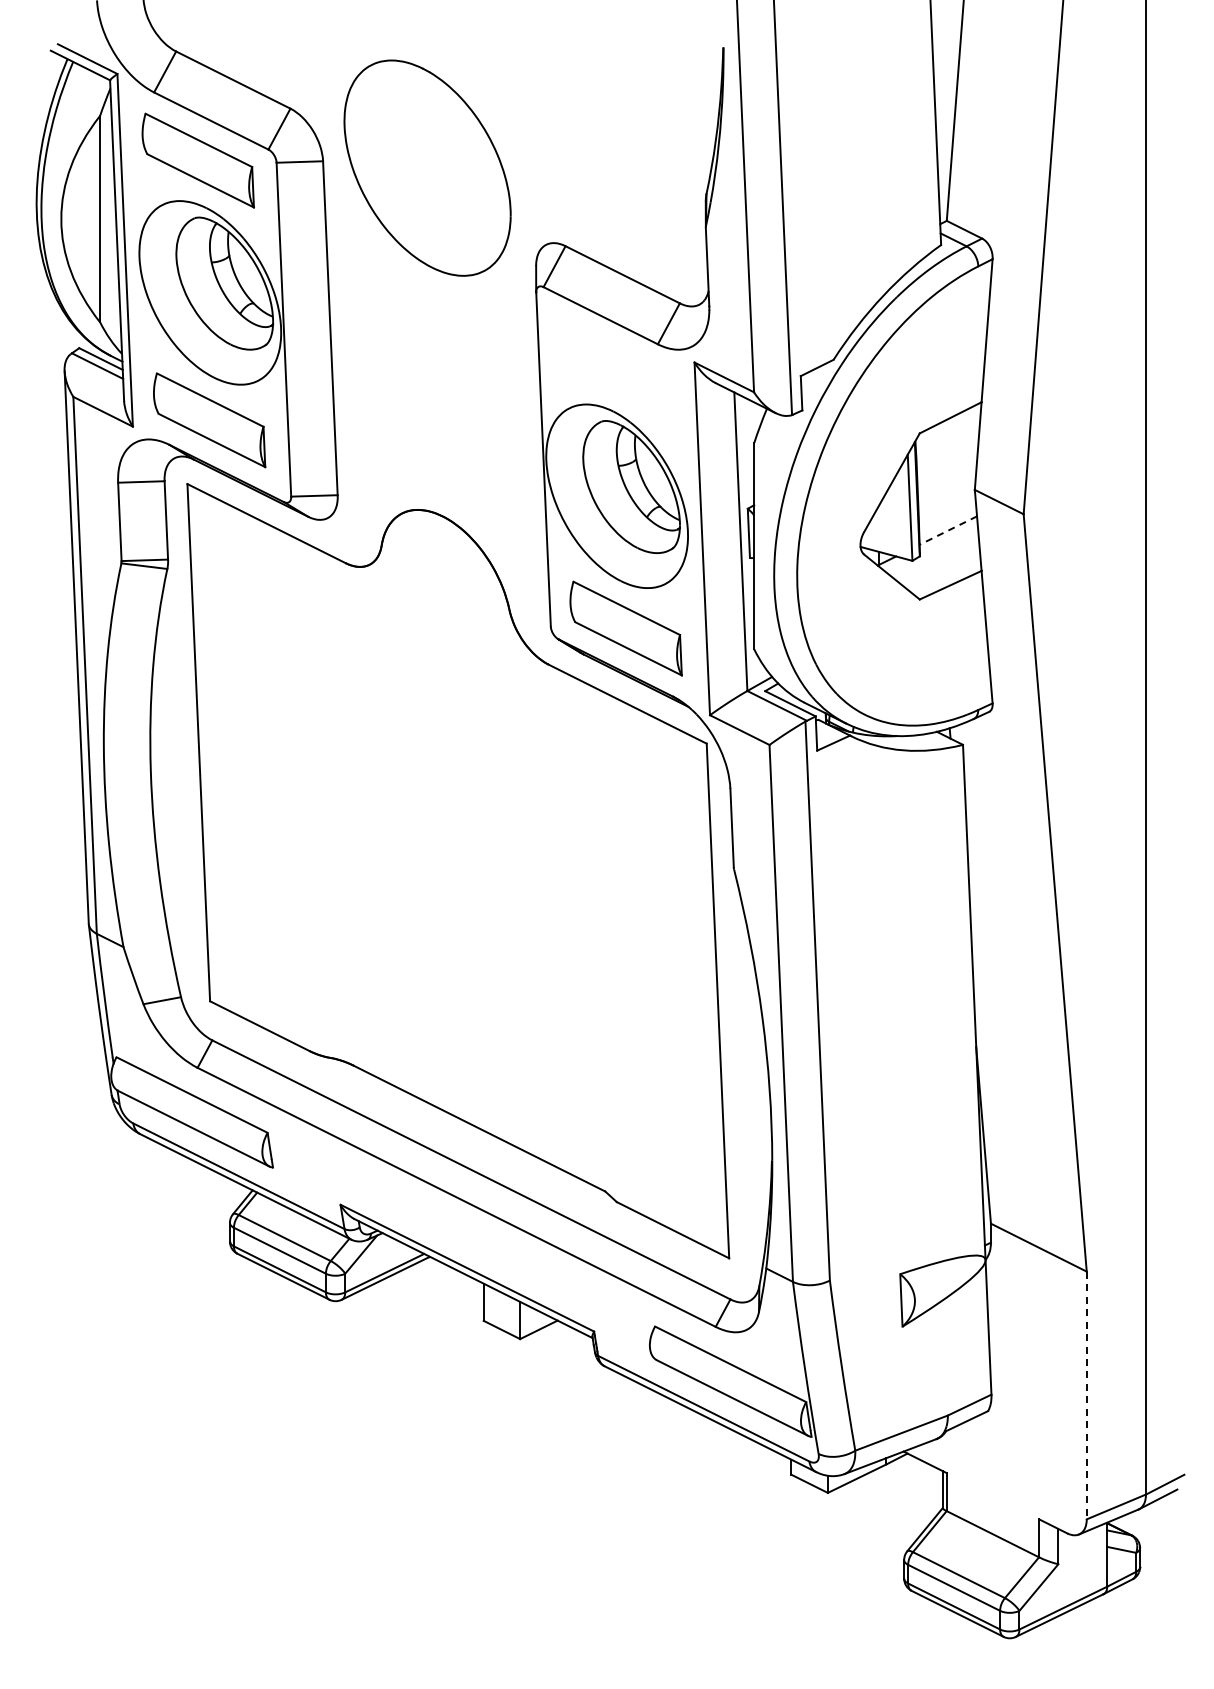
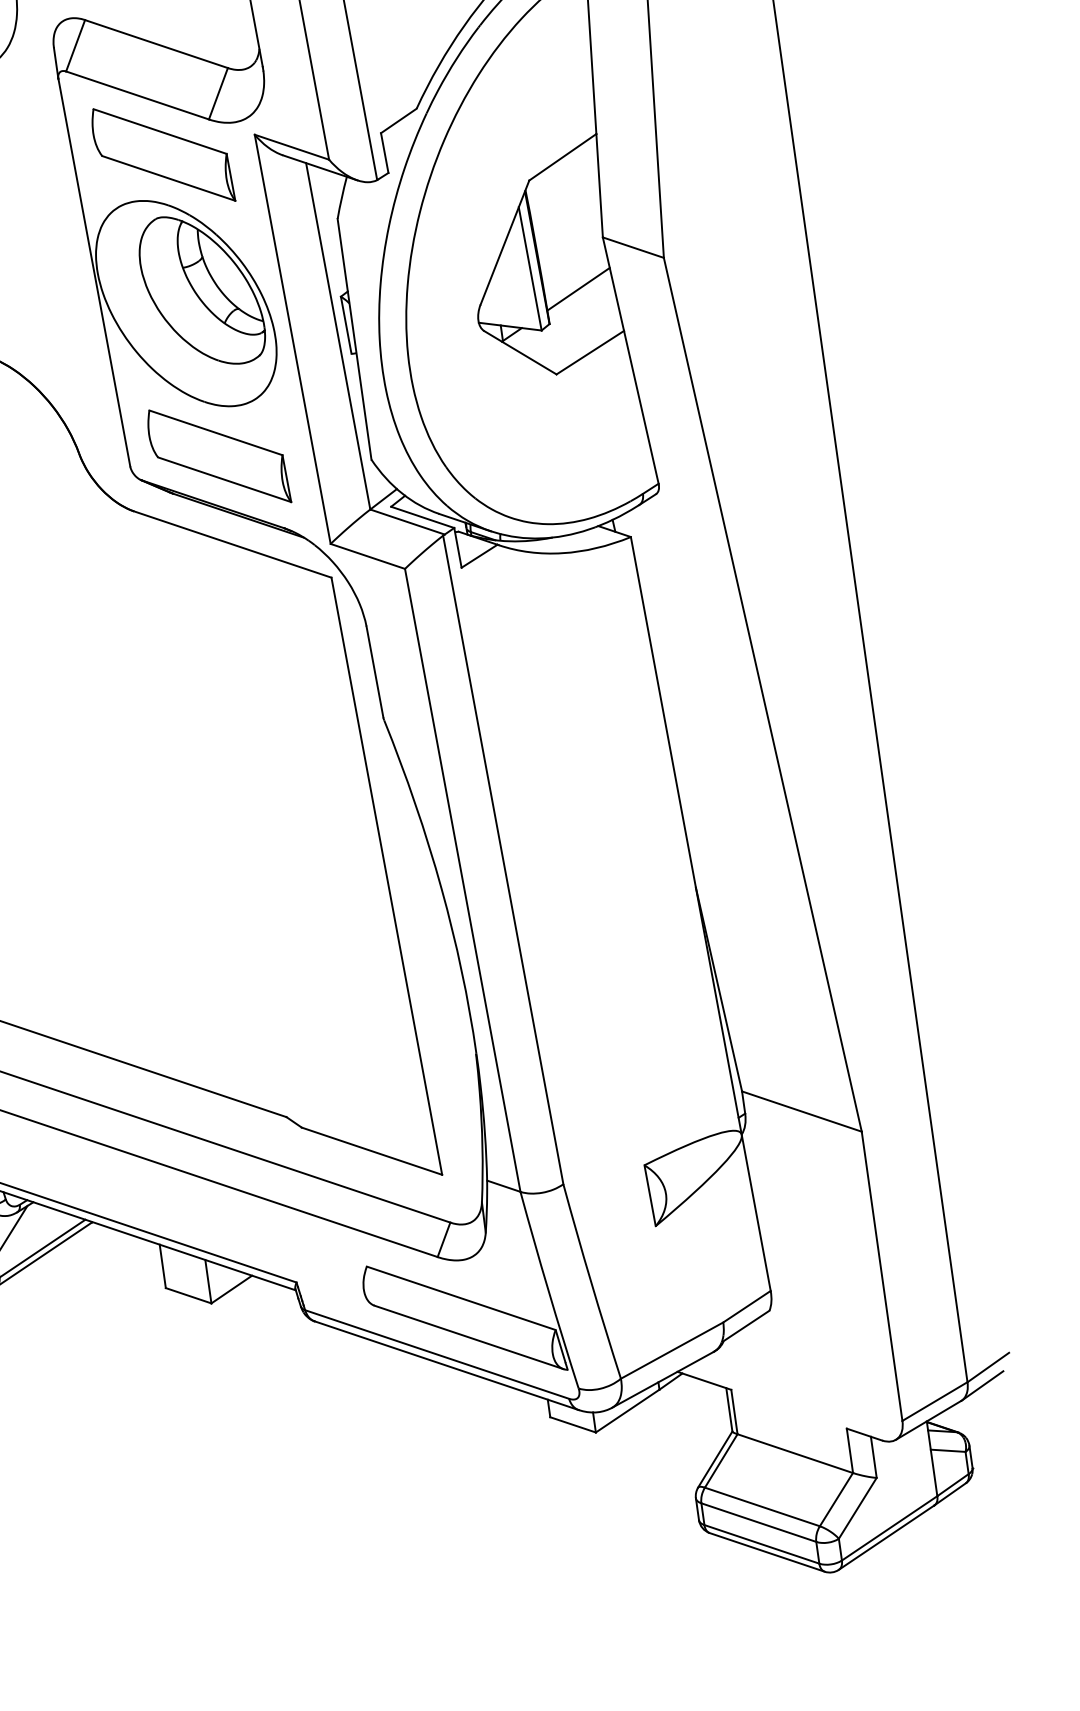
part: (614, 368) -> (162, 154), added
line: (947, 530) -> (577, 289), dashed -> solid
line: (1086, 1395) -> (881, 1276), dashed -> solid

